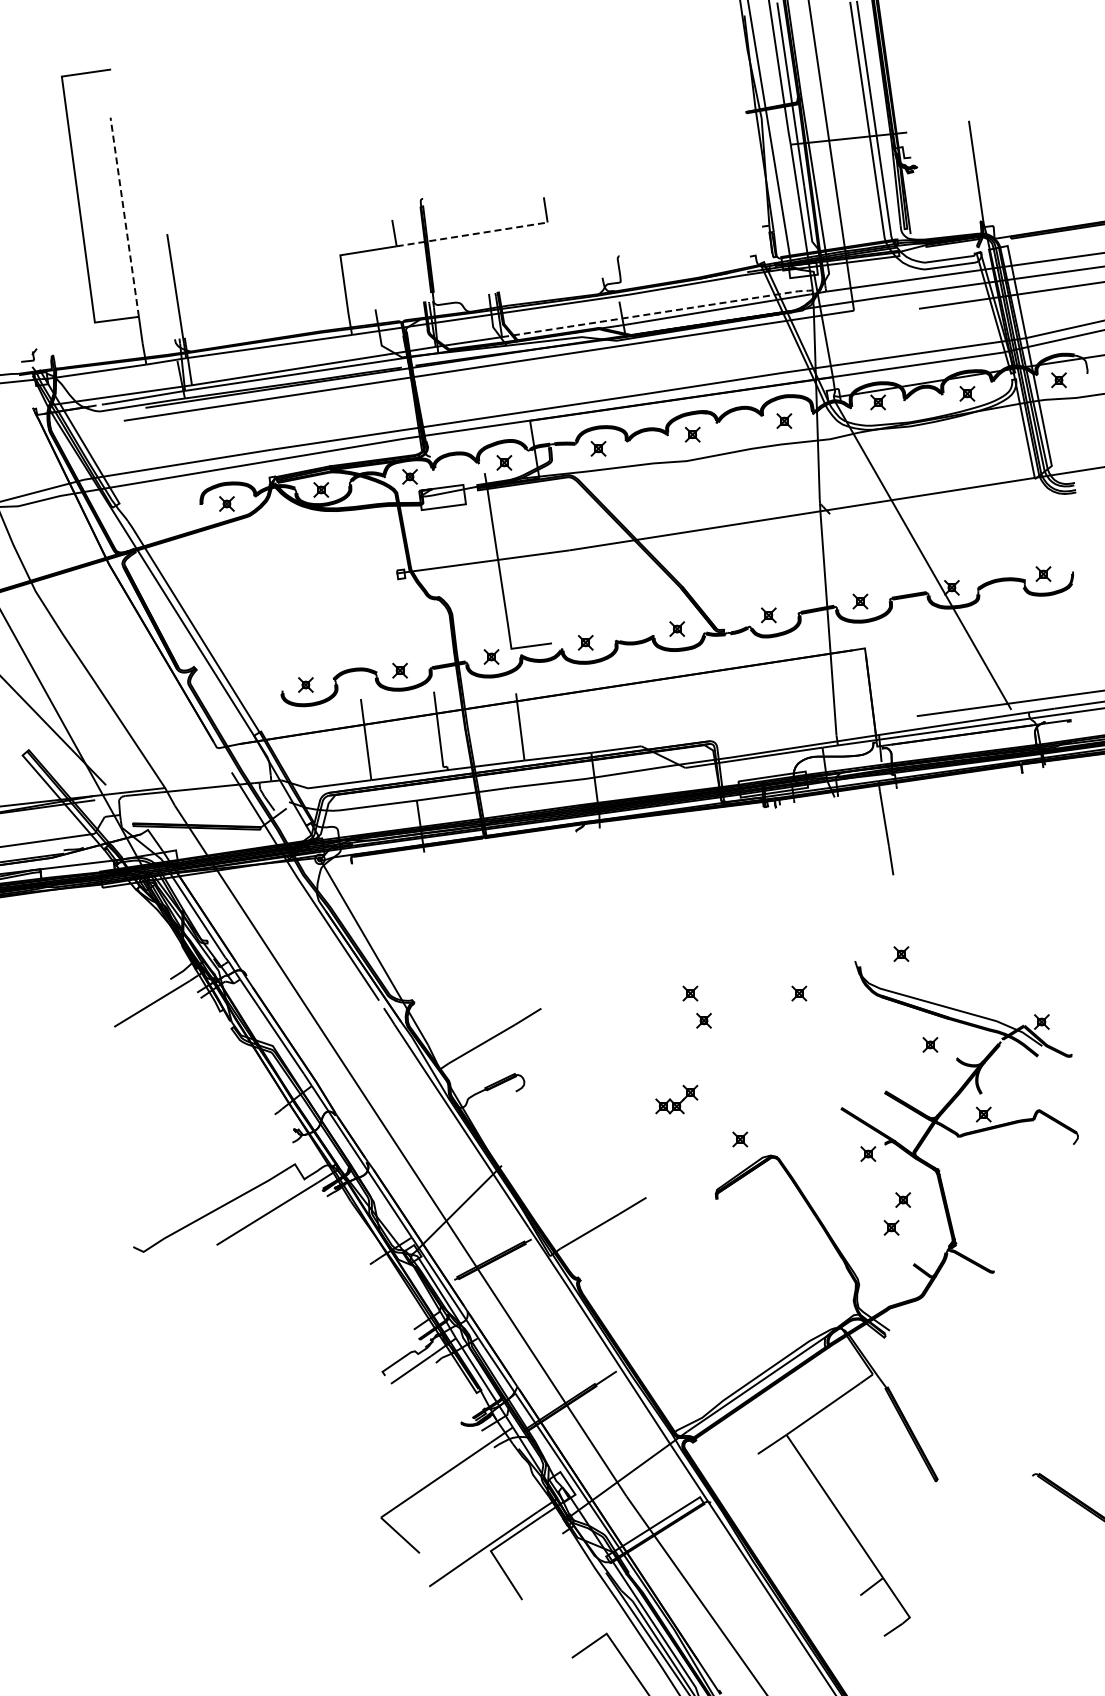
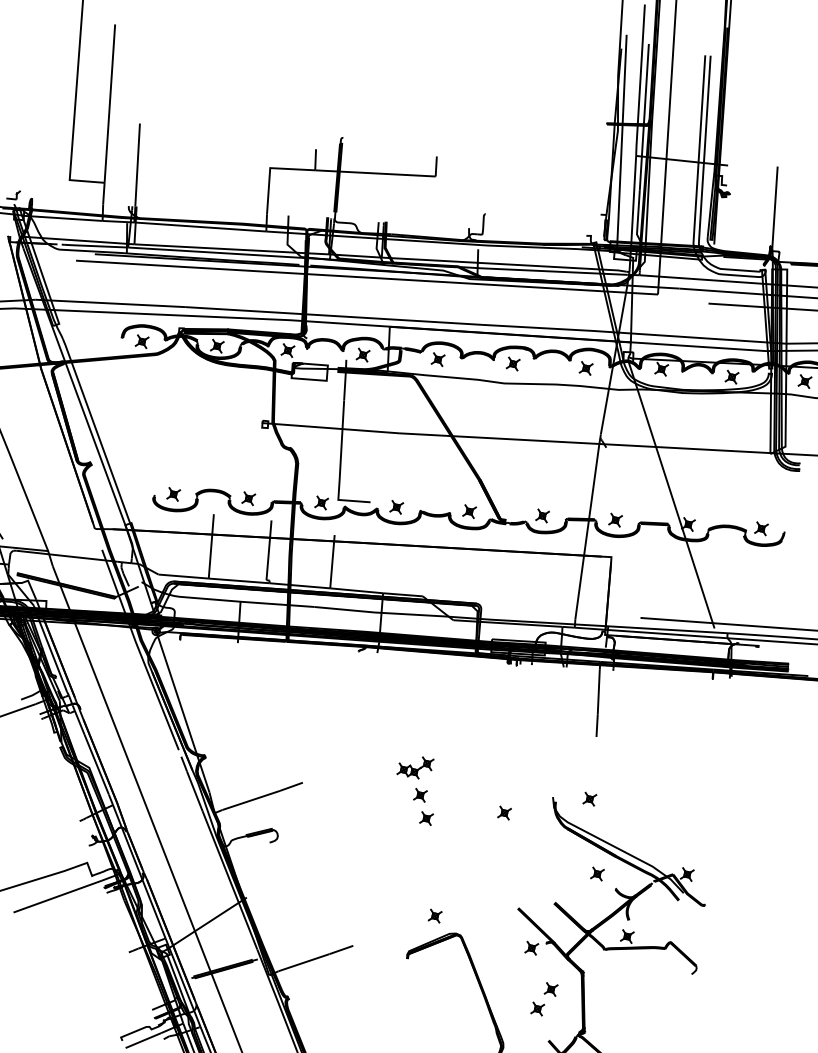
line: (124, 217) -> (109, 103), dashed -> solid
line: (472, 234) -> (375, 173), dashed -> solid
line: (656, 313) -> (504, 264), dashed -> solid
part: (676, 1099) -> (415, 766), moved

